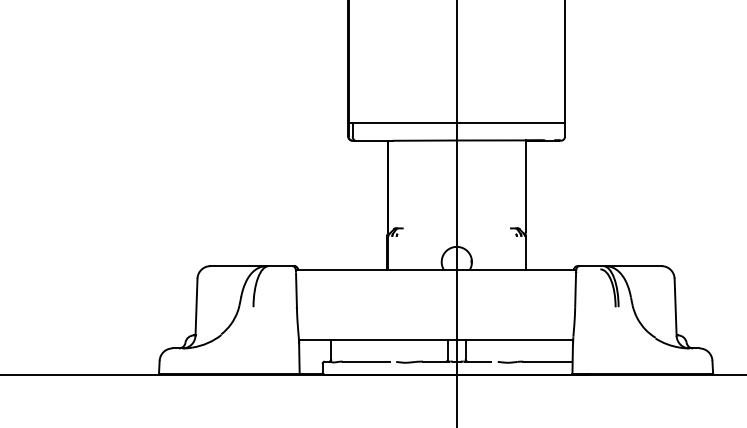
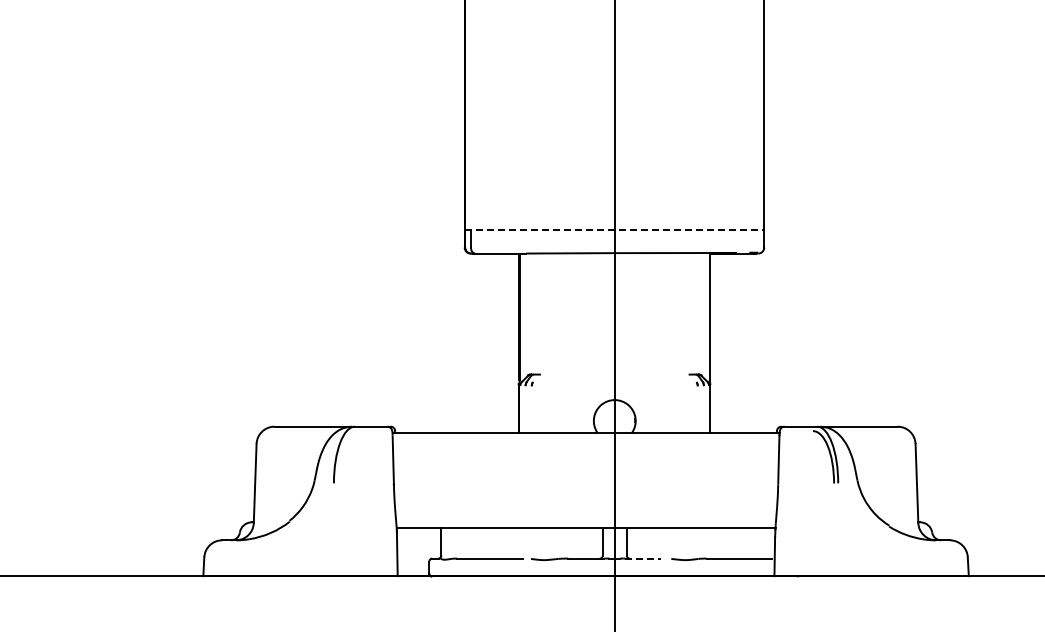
line: (456, 123) -> (614, 229), solid -> dashed
line: (477, 361) -> (643, 558), solid -> dashed

